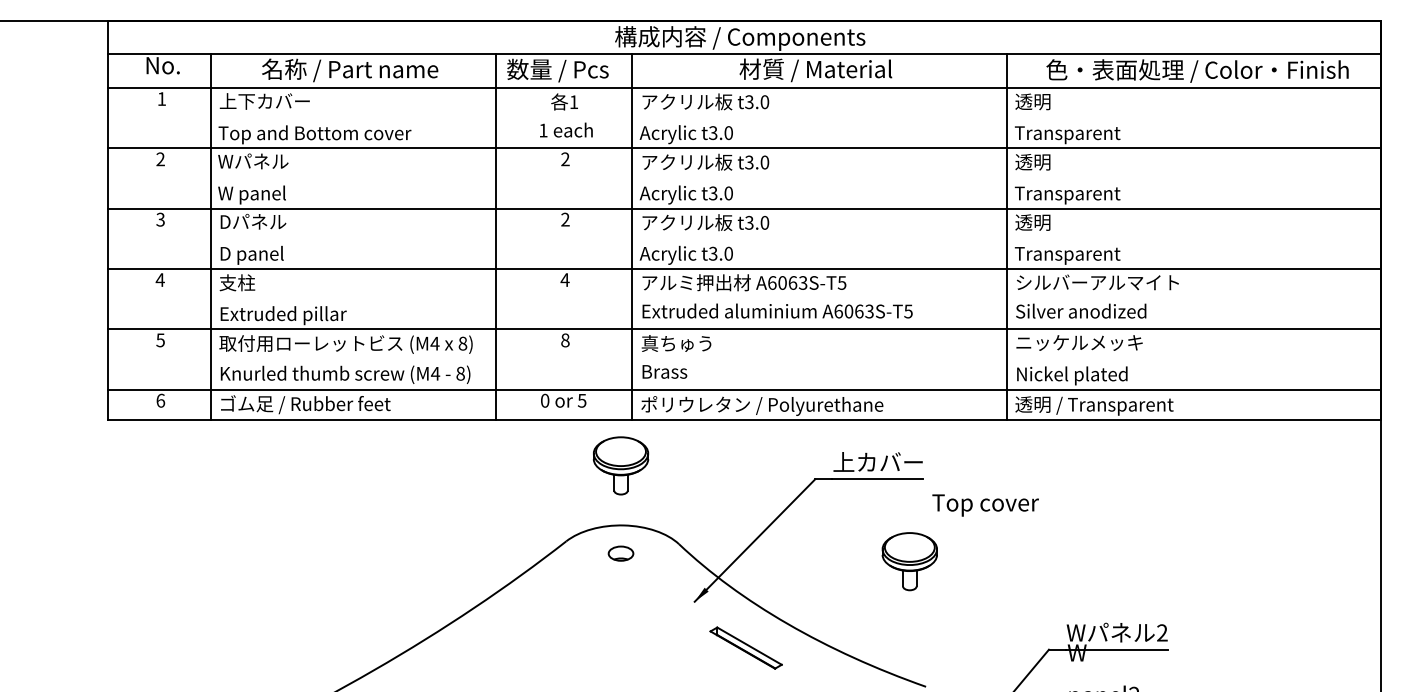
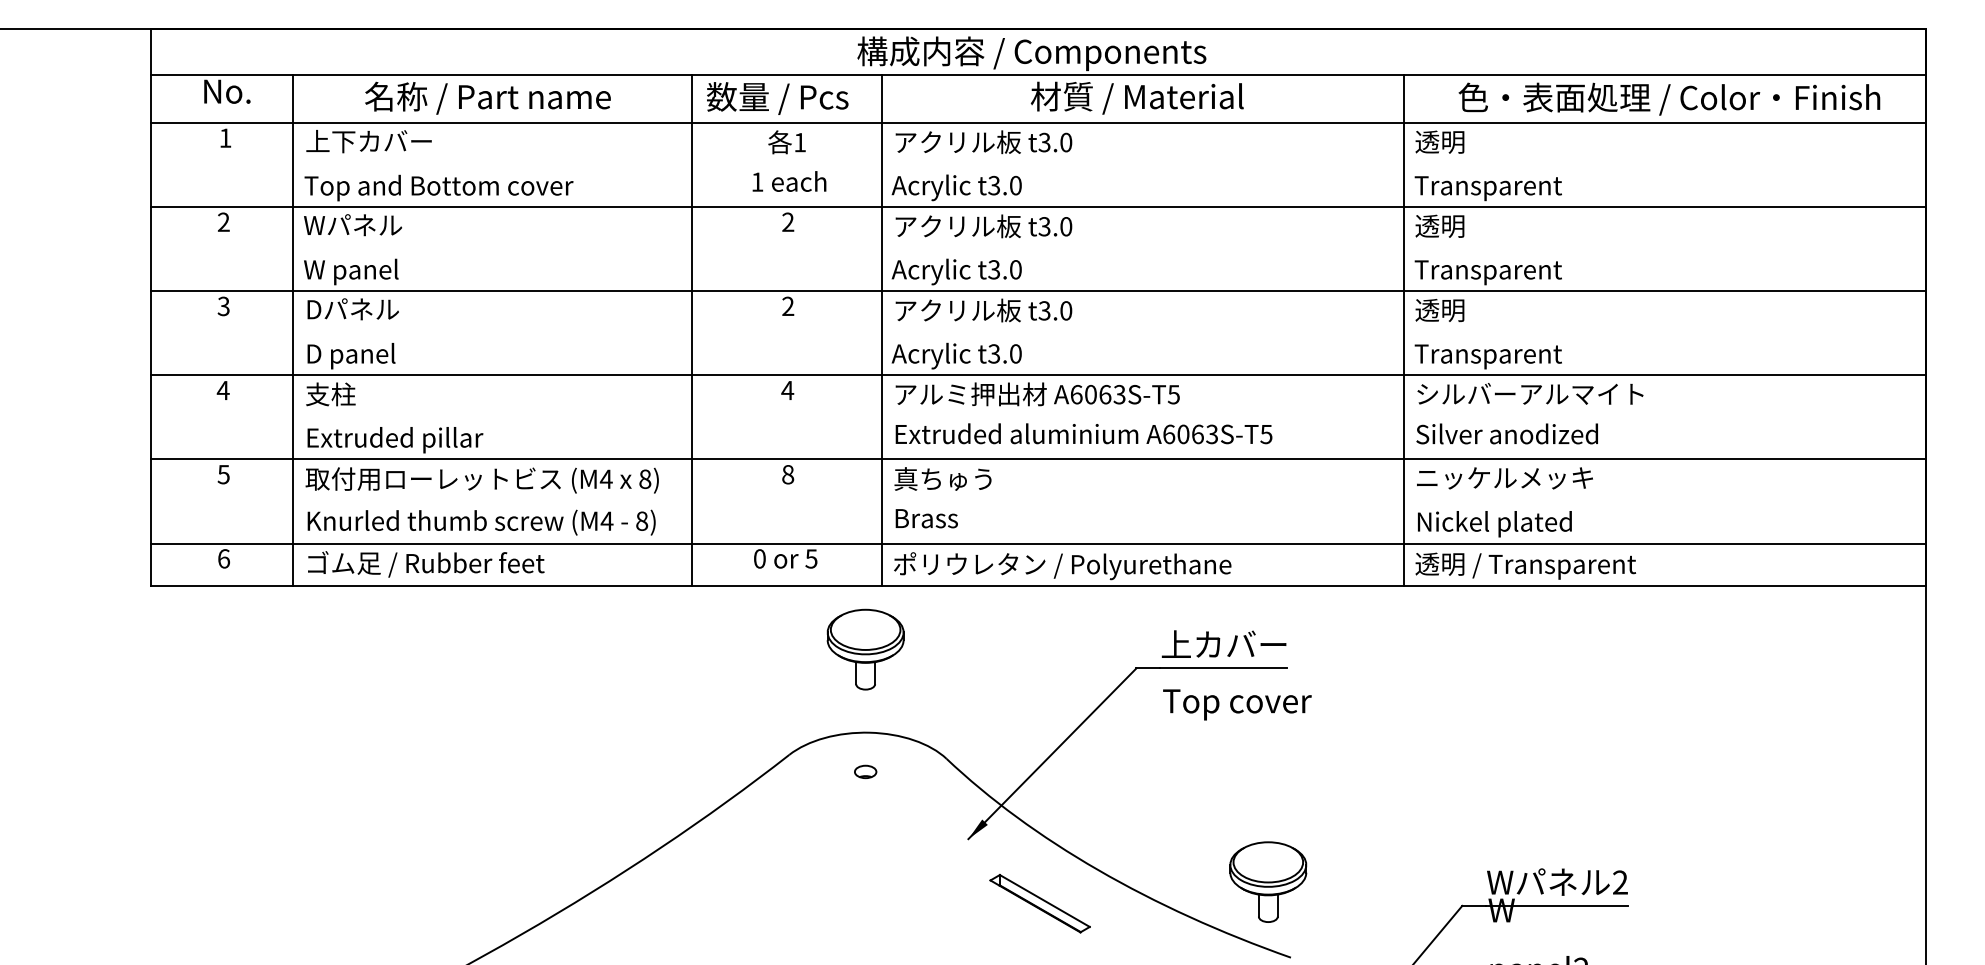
text: (985, 505) -> (1237, 704), moved
part: (620, 553) -> (864, 771), size x0.62
part: (909, 561) -> (1267, 881), moved

